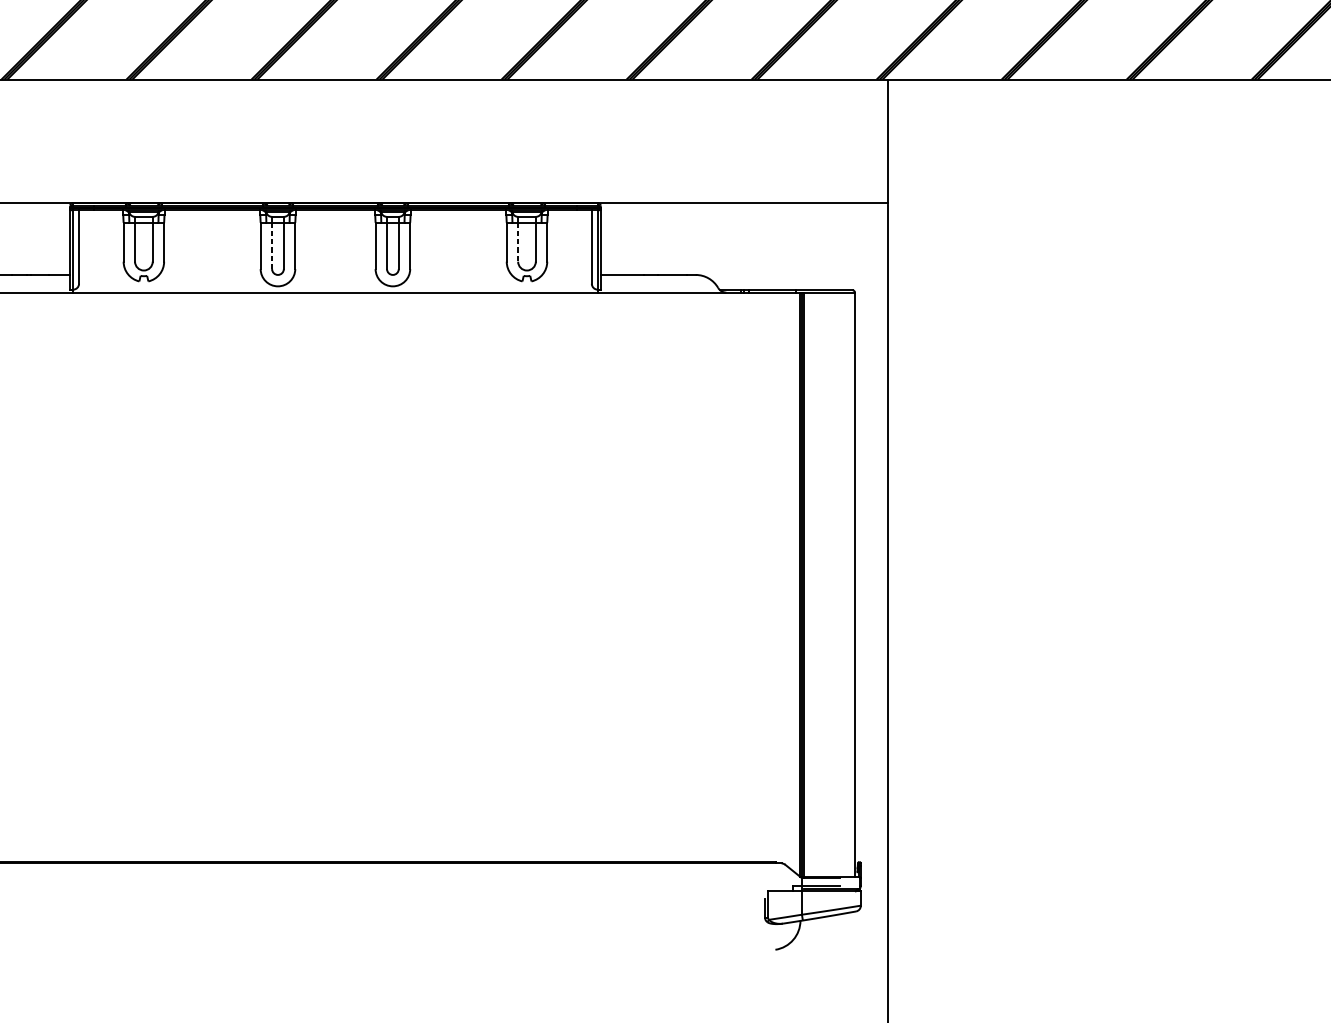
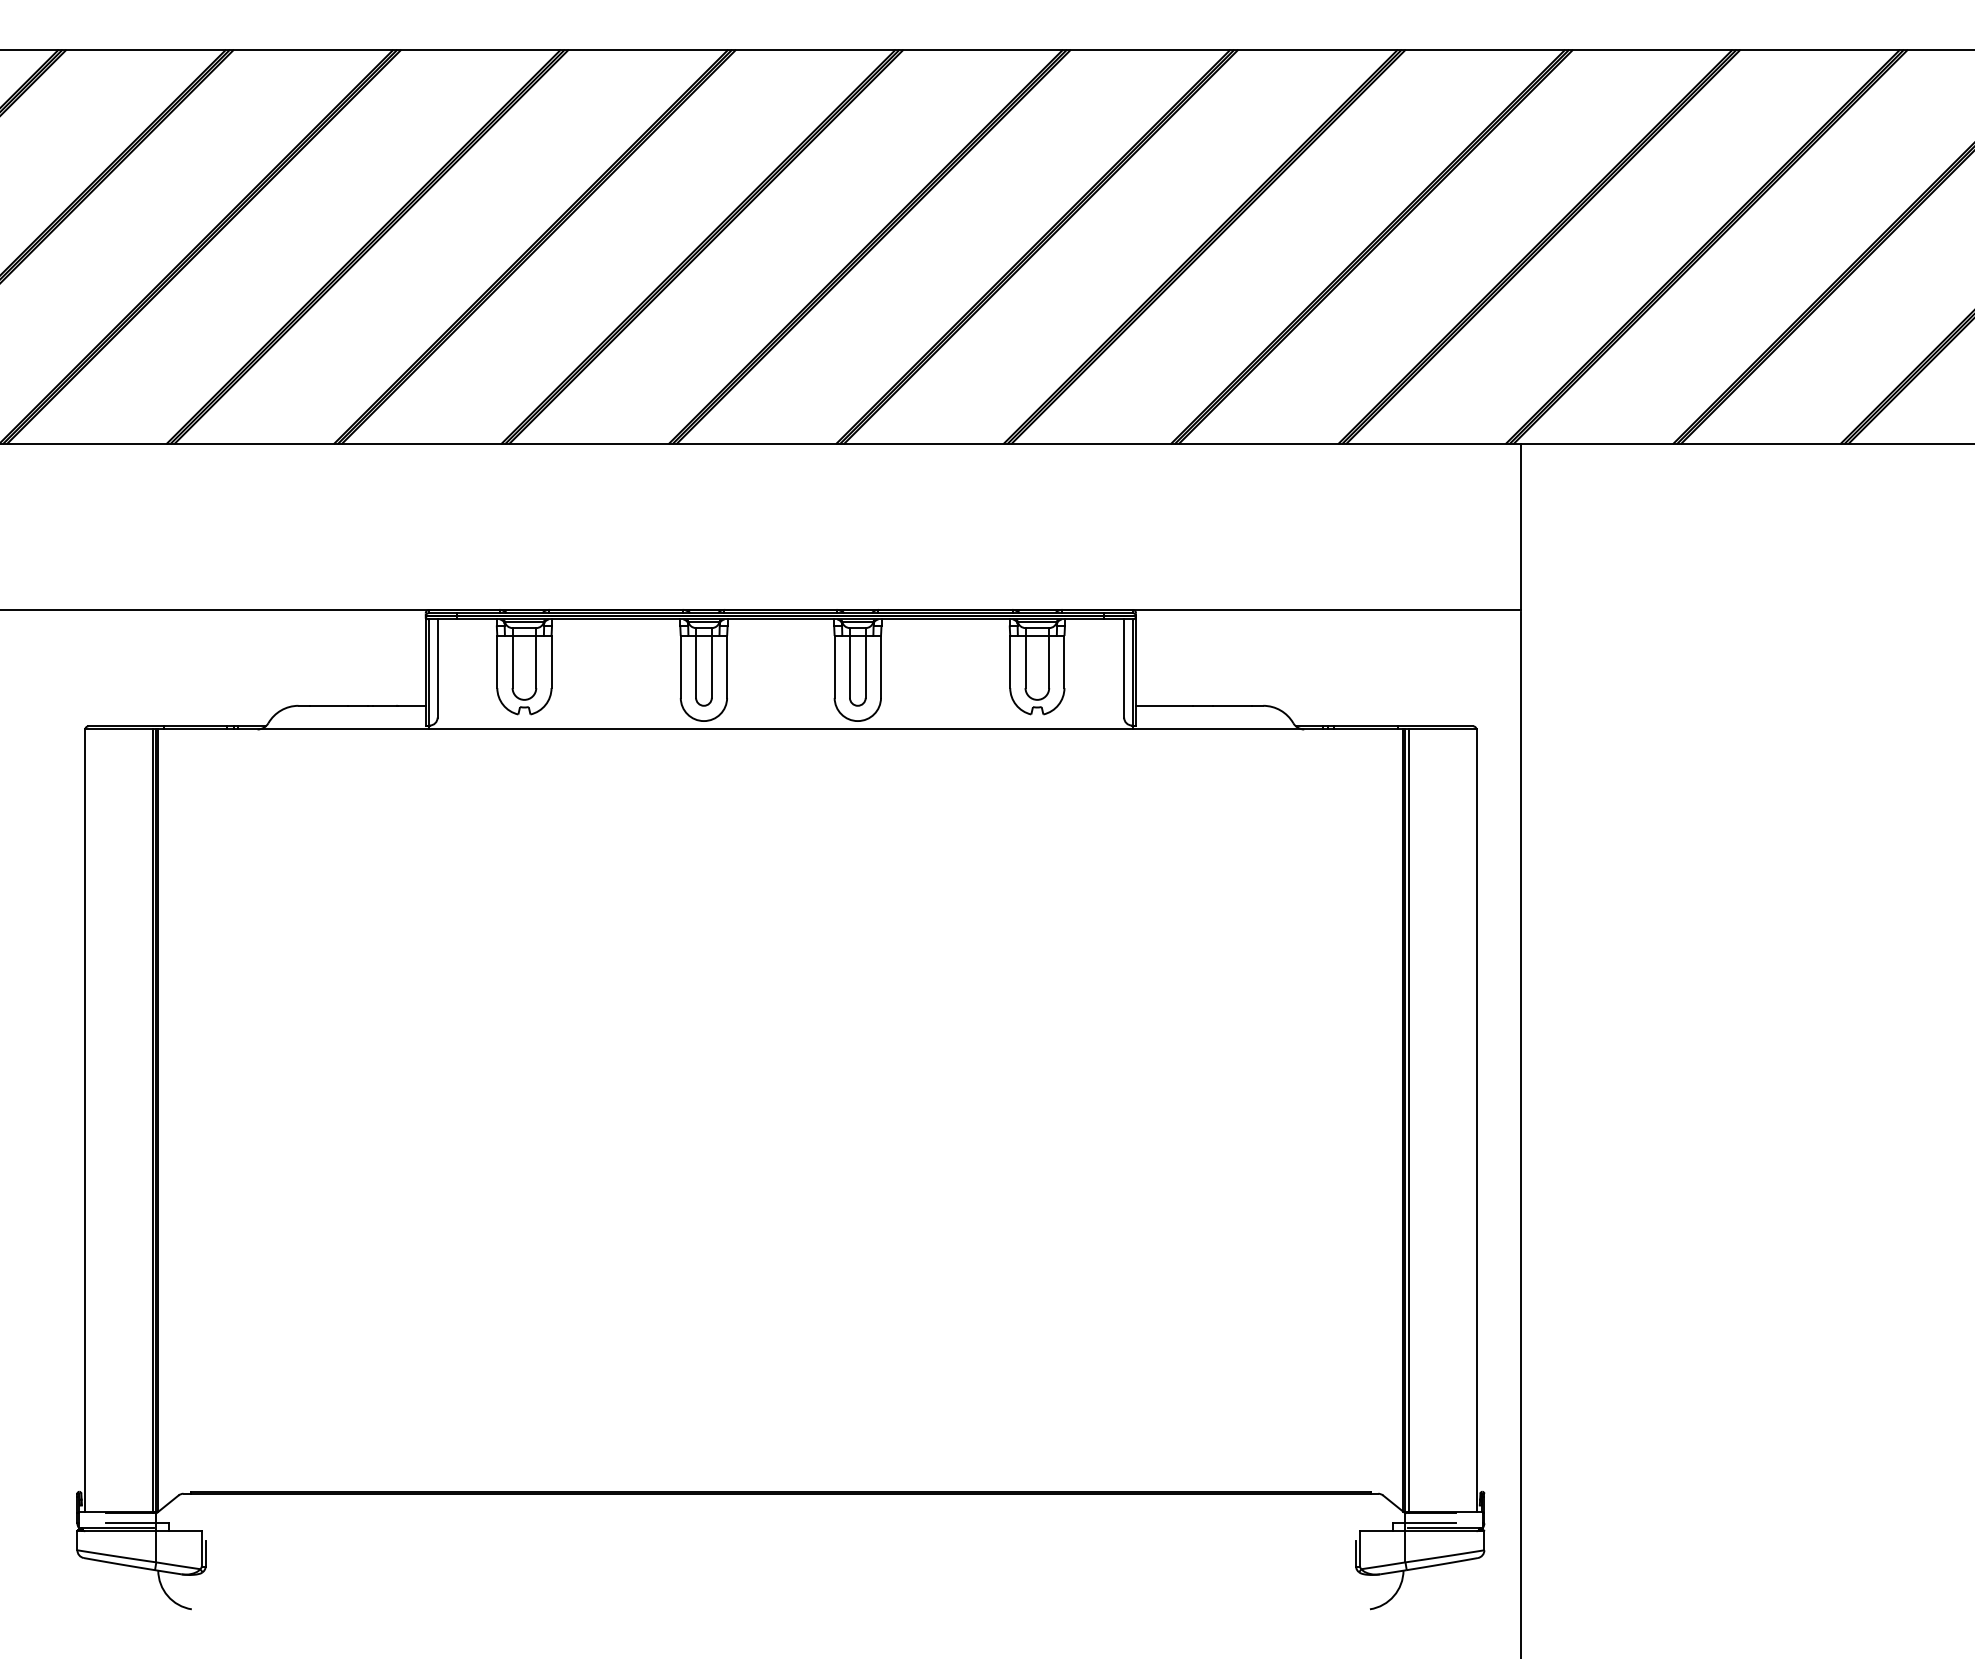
line: (518, 242) -> (1025, 662), dashed -> solid
line: (272, 245) -> (696, 666), dashed -> solid

